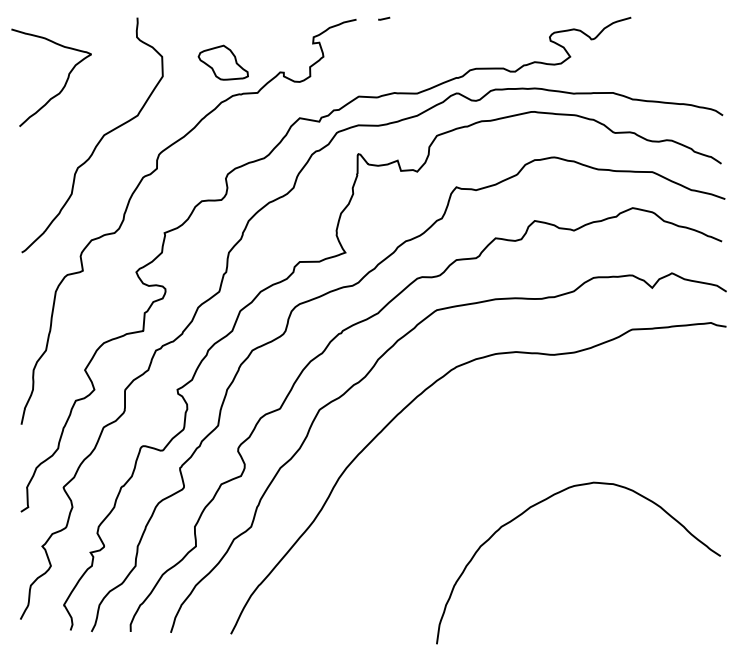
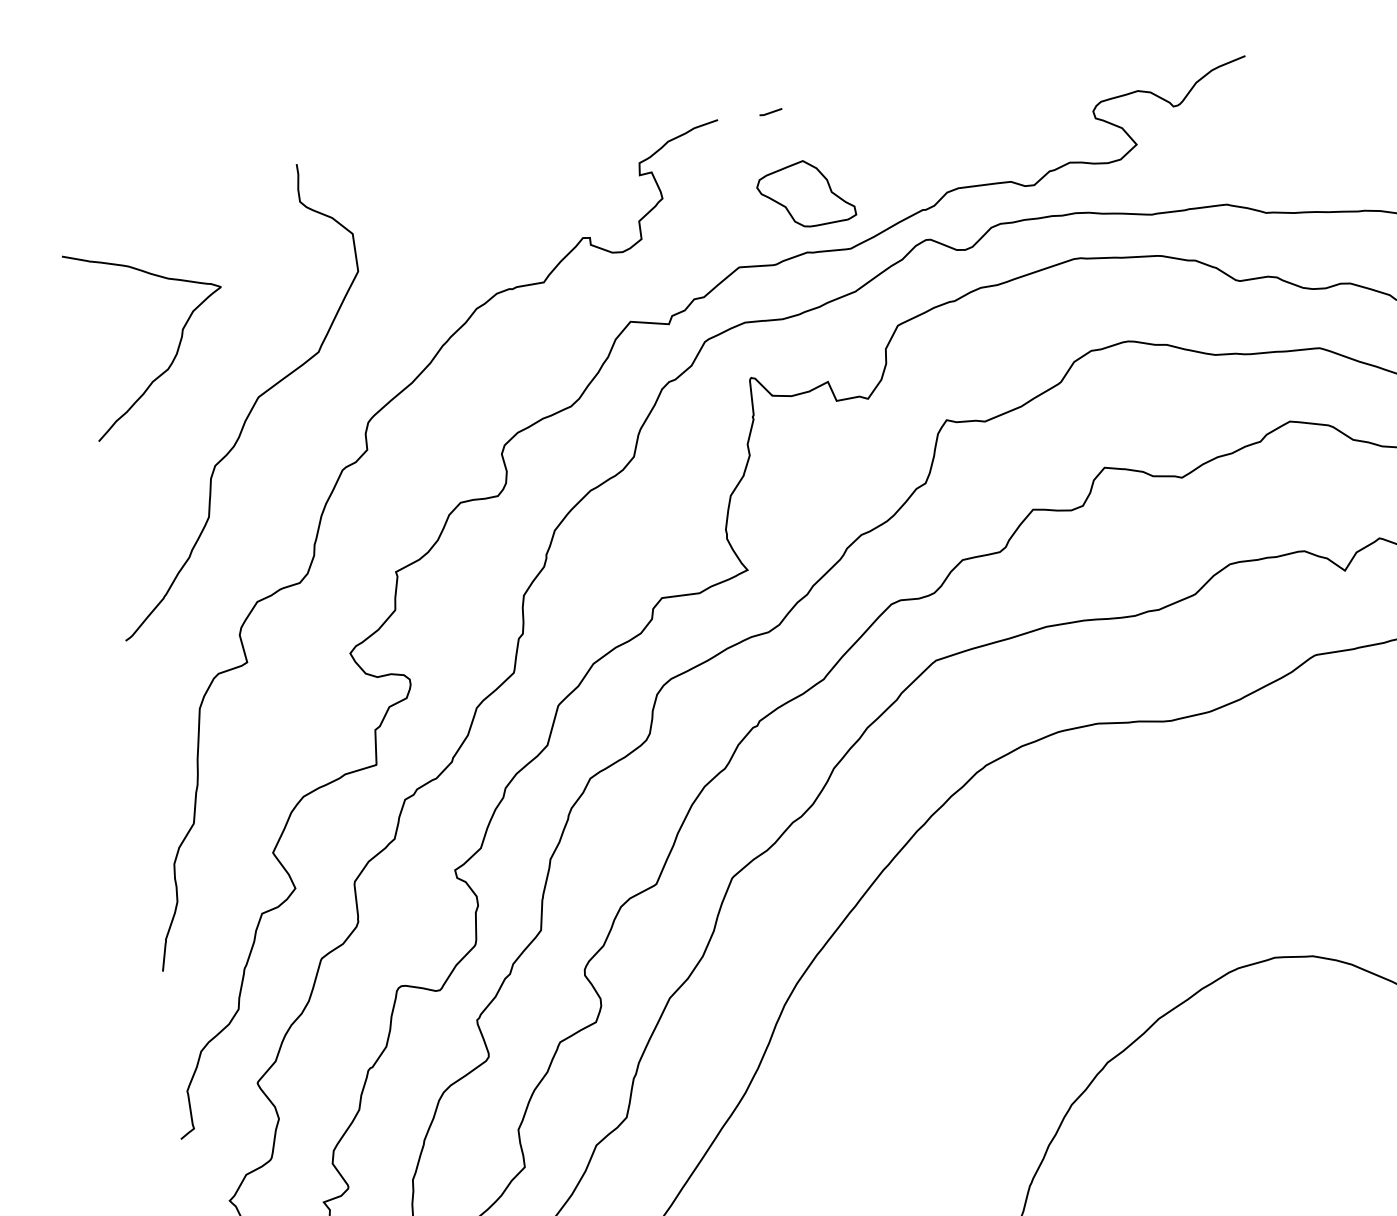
part: (222, 62) -> (804, 193), moved
curve: (65, 81) -> (177, 344), moved

